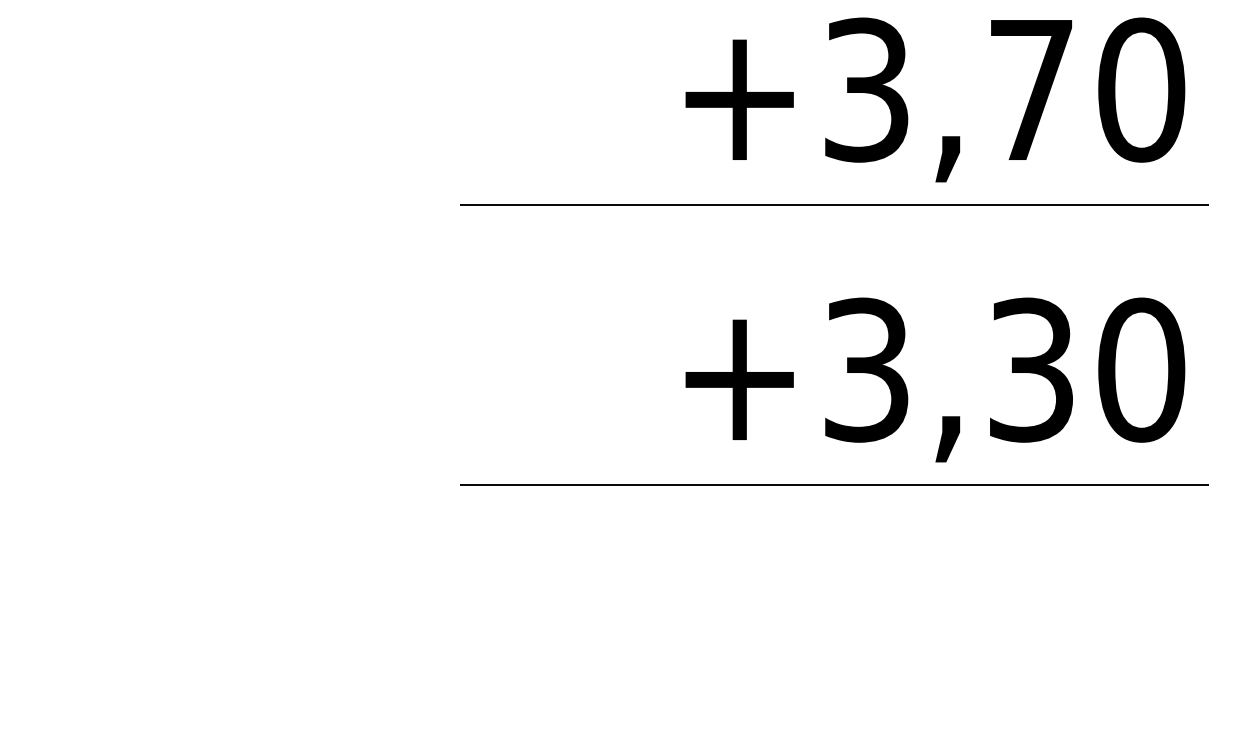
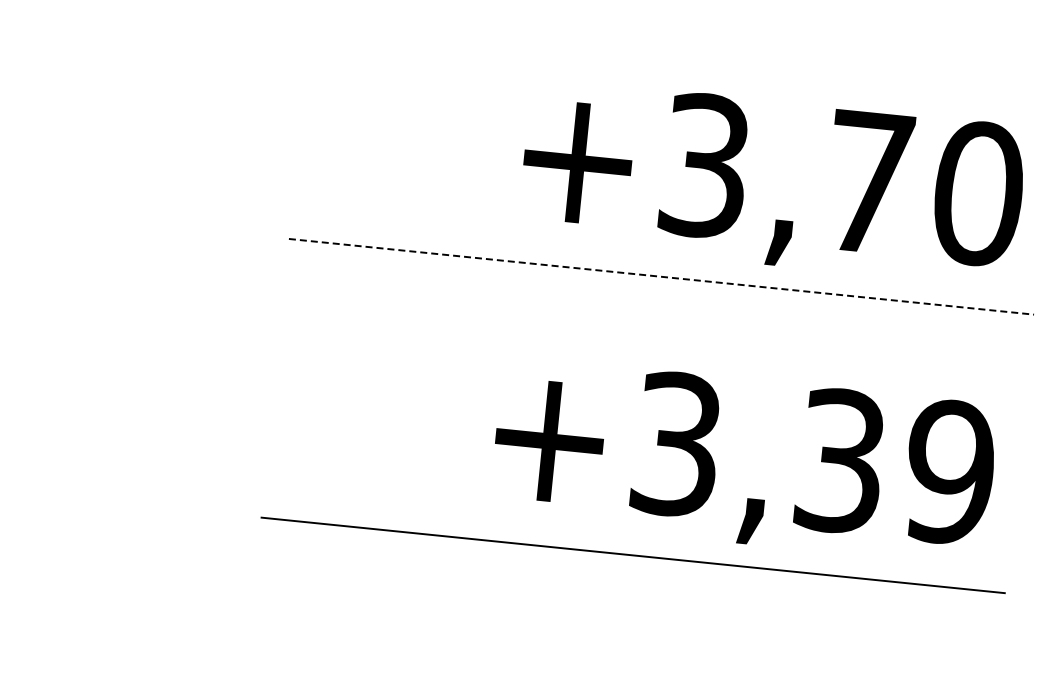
line: (835, 204) -> (662, 276), solid -> dashed
text: (1141, 369) -> (950, 471), +3,30 -> +3,39

